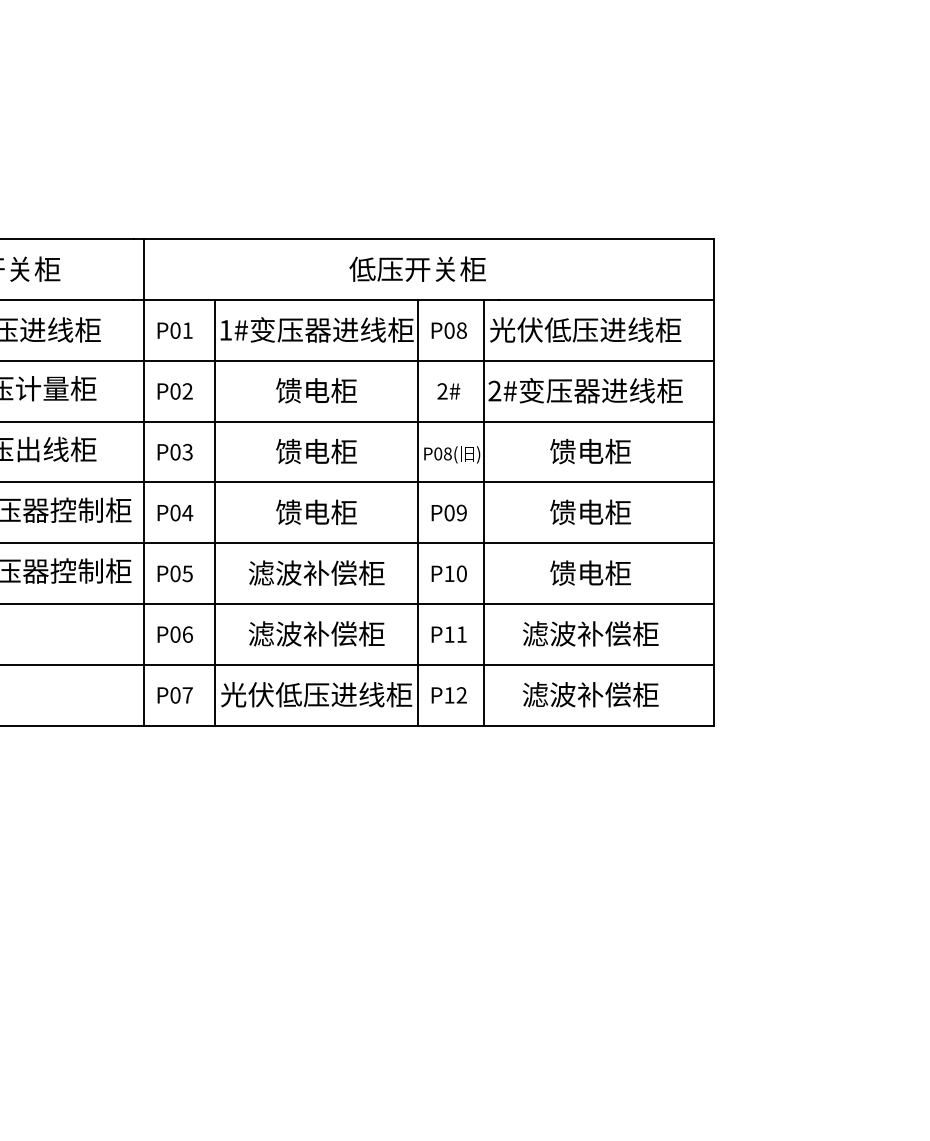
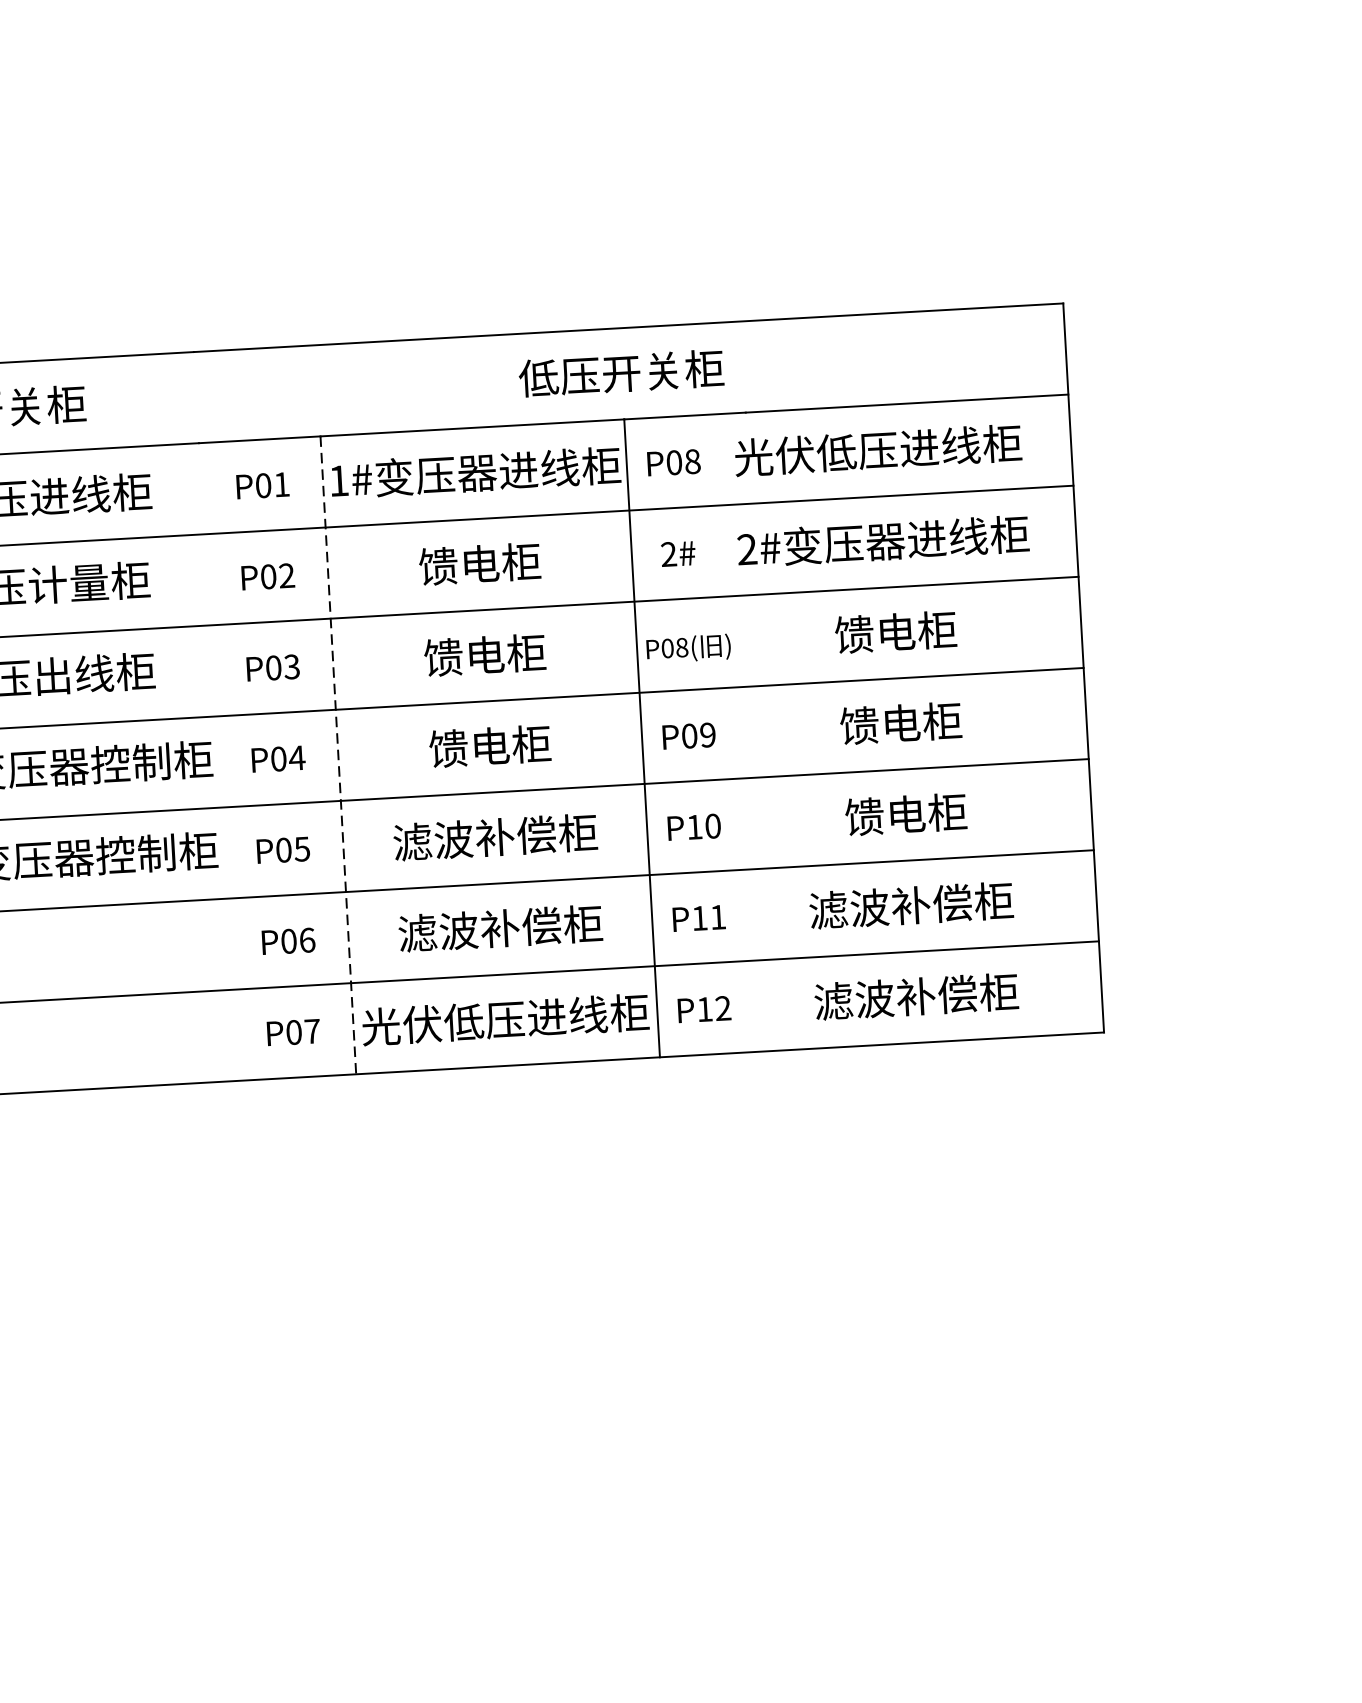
line: (143, 482) -> (228, 716), removed
line: (215, 512) -> (338, 754), solid -> dashed
line: (484, 512) -> (741, 732), removed

